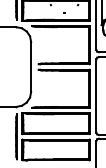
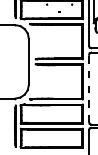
line: (96, 95) -> (89, 88), solid -> dashed

